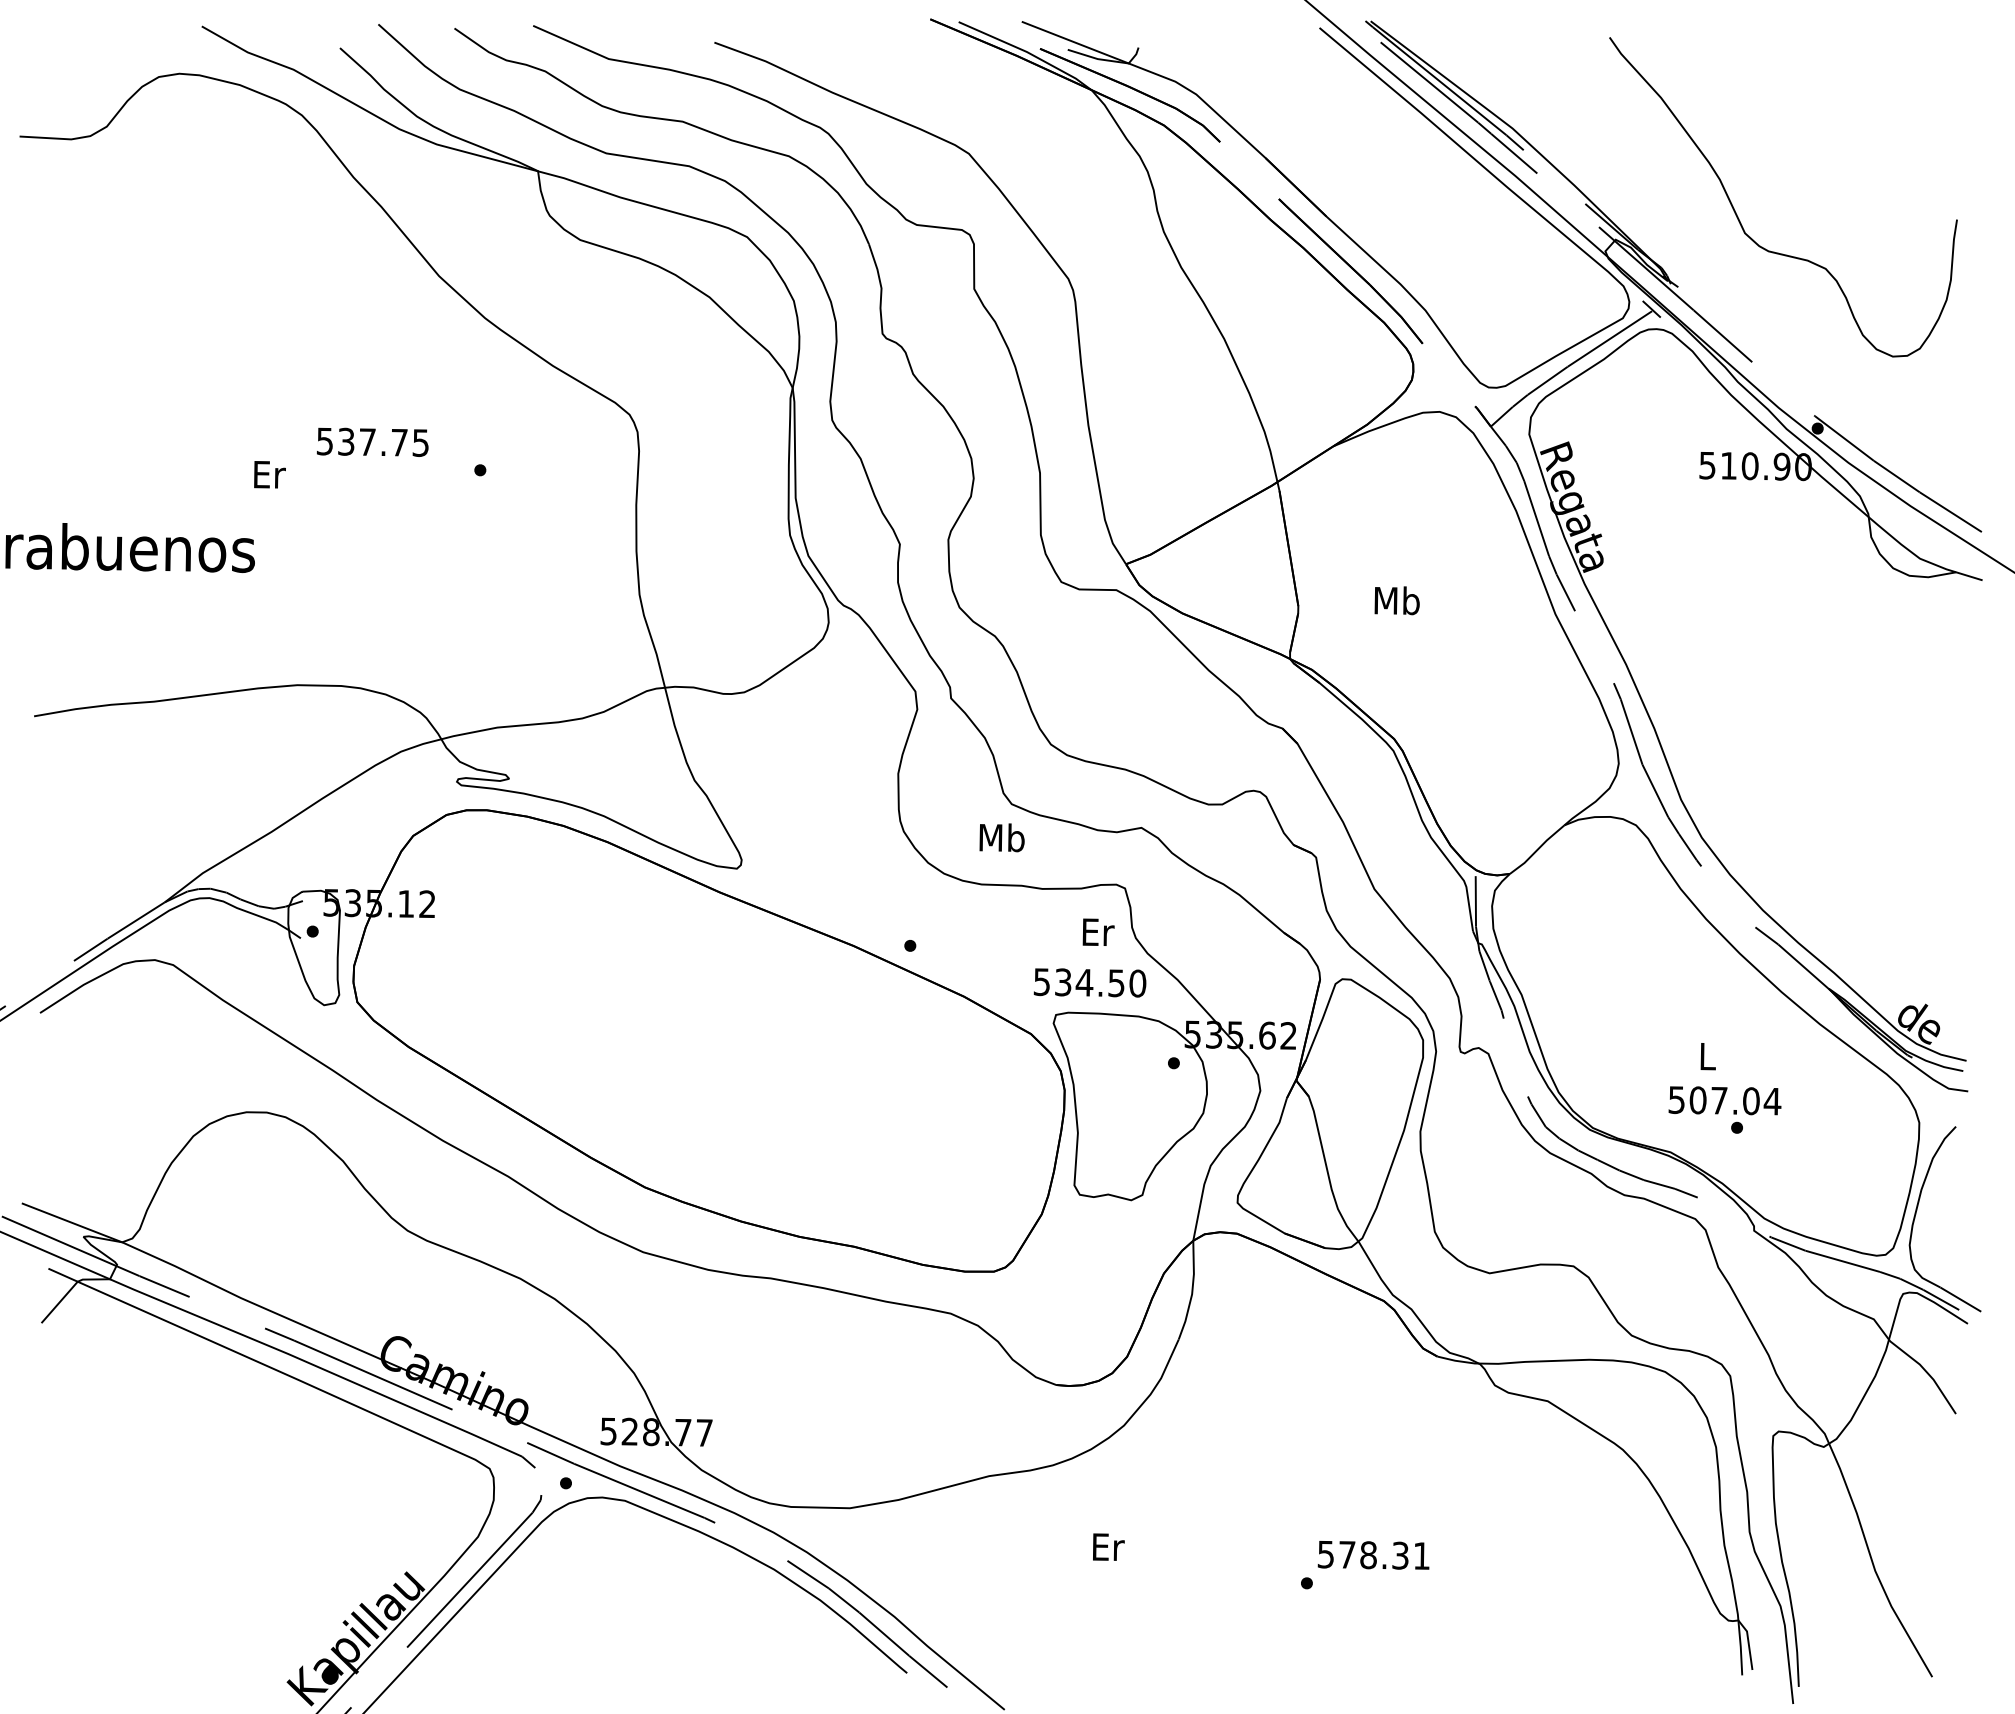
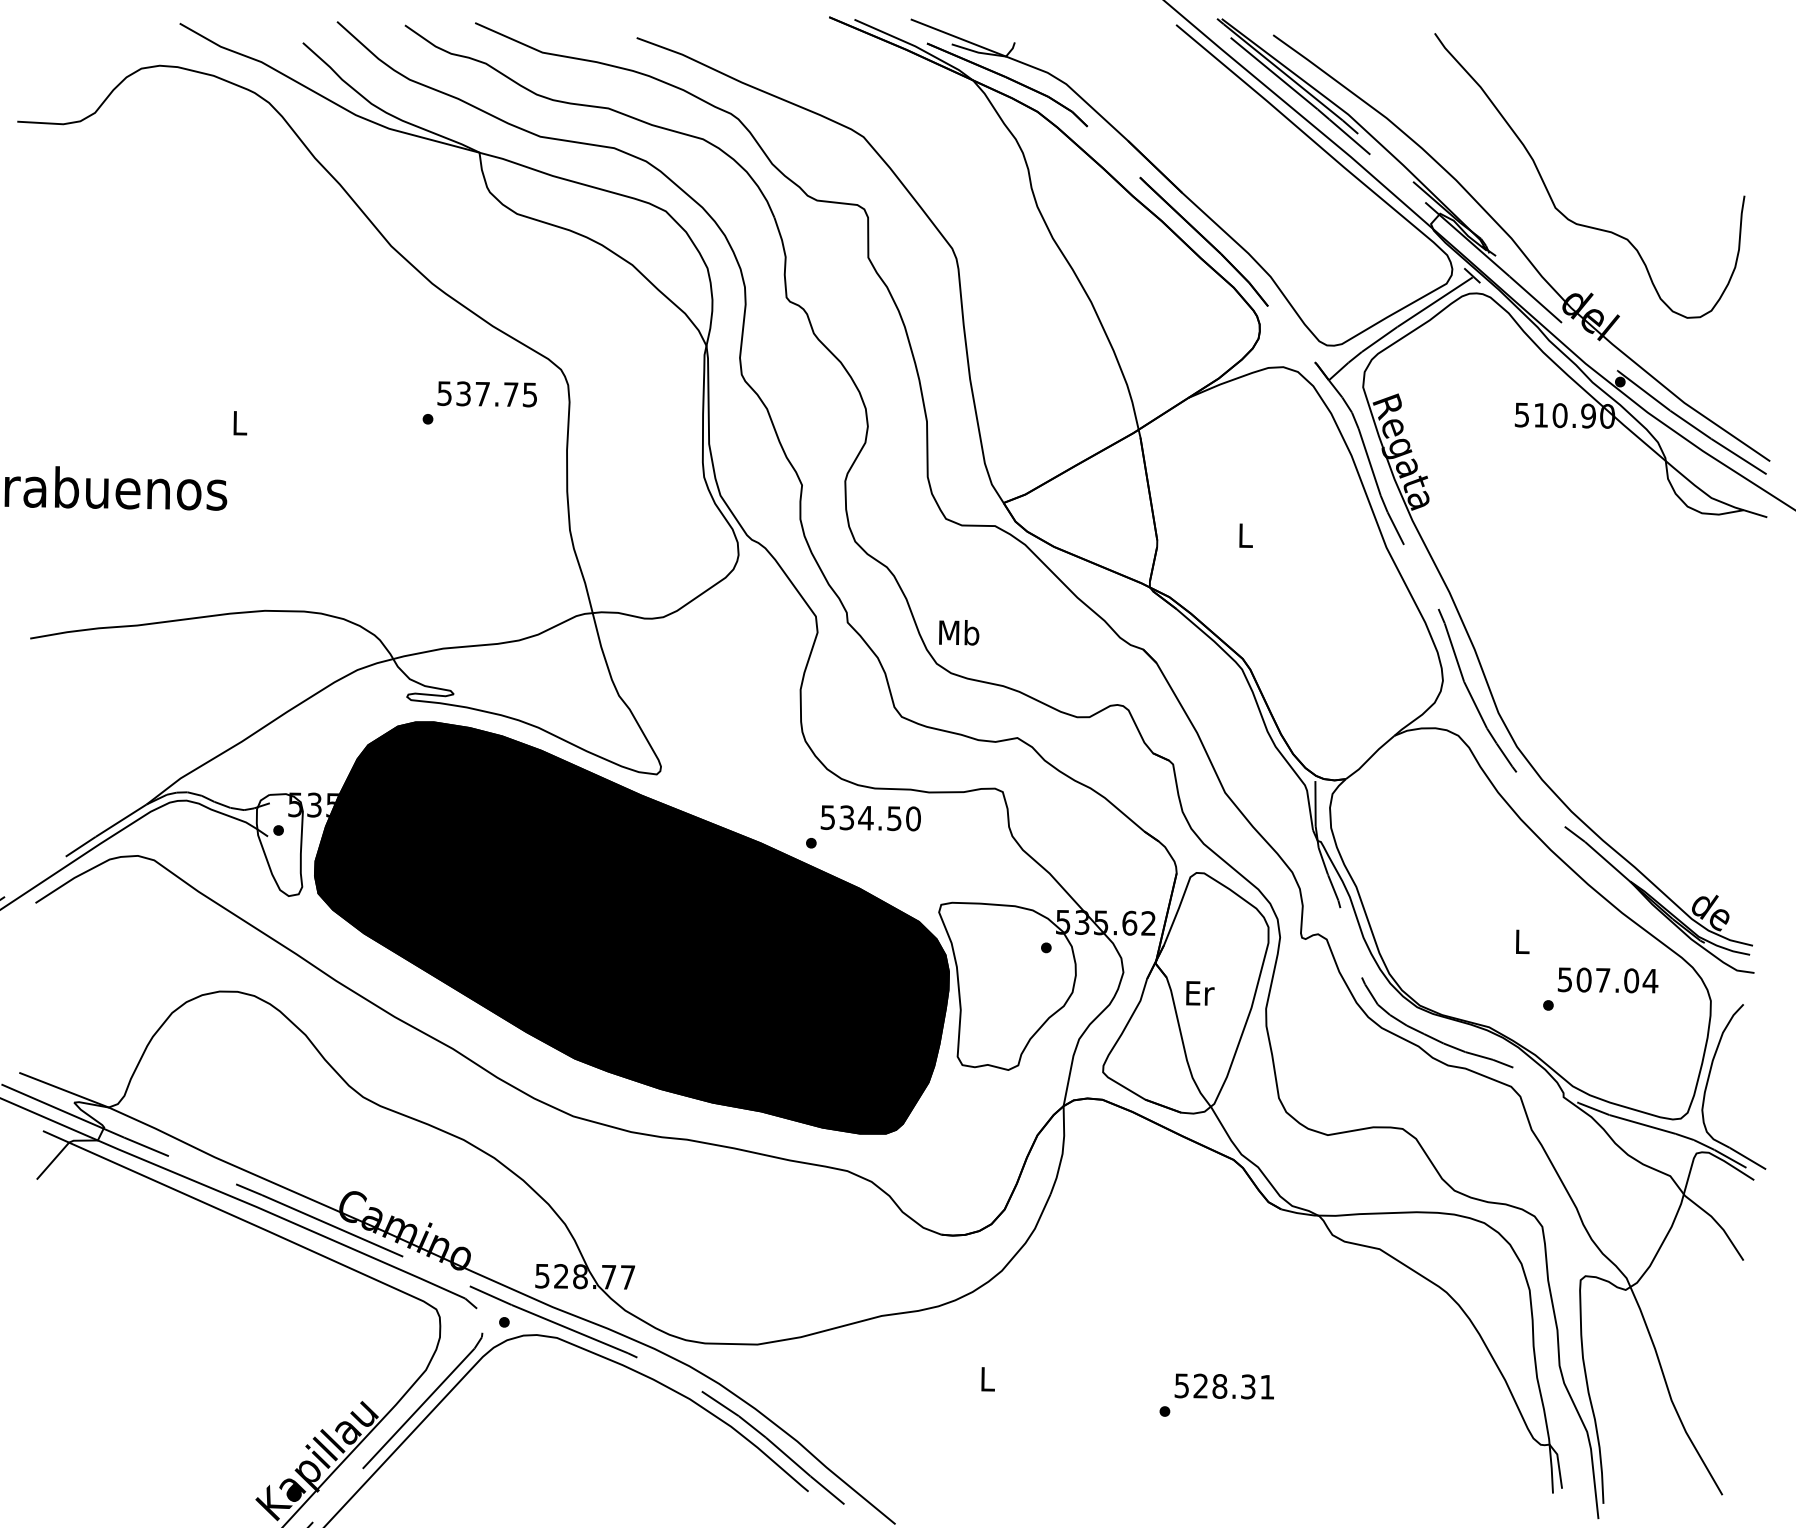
part: (1707, 278) -> (1522, 248), added
text: (372, 441) -> (487, 393), moved
text: (269, 474) -> (240, 423), Er -> L
text: (1396, 600) -> (1244, 535), Mb -> L
text: (1001, 837) -> (958, 632), moved
text: (1098, 931) -> (1200, 992), moved
text: (1089, 982) -> (870, 817), moved
fill: (708, 1040) -> (631, 927), added
text: (1724, 1100) -> (1607, 980), moved
text: (1108, 1546) -> (988, 1378), Er -> L
text: (1347, 1554) -> (1201, 1385), 578.31 -> 528.31

